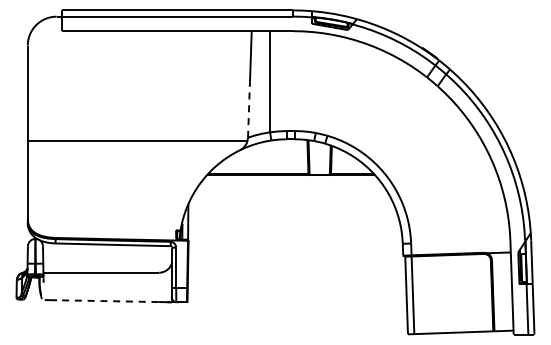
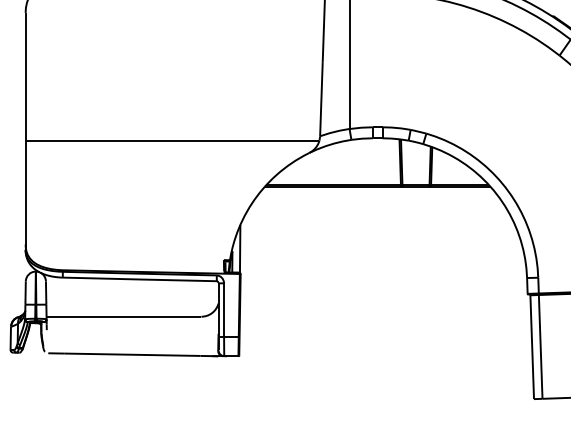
line: (249, 109) -> (322, 98), dashed -> solid
line: (106, 301) -> (130, 355), dashed -> solid

